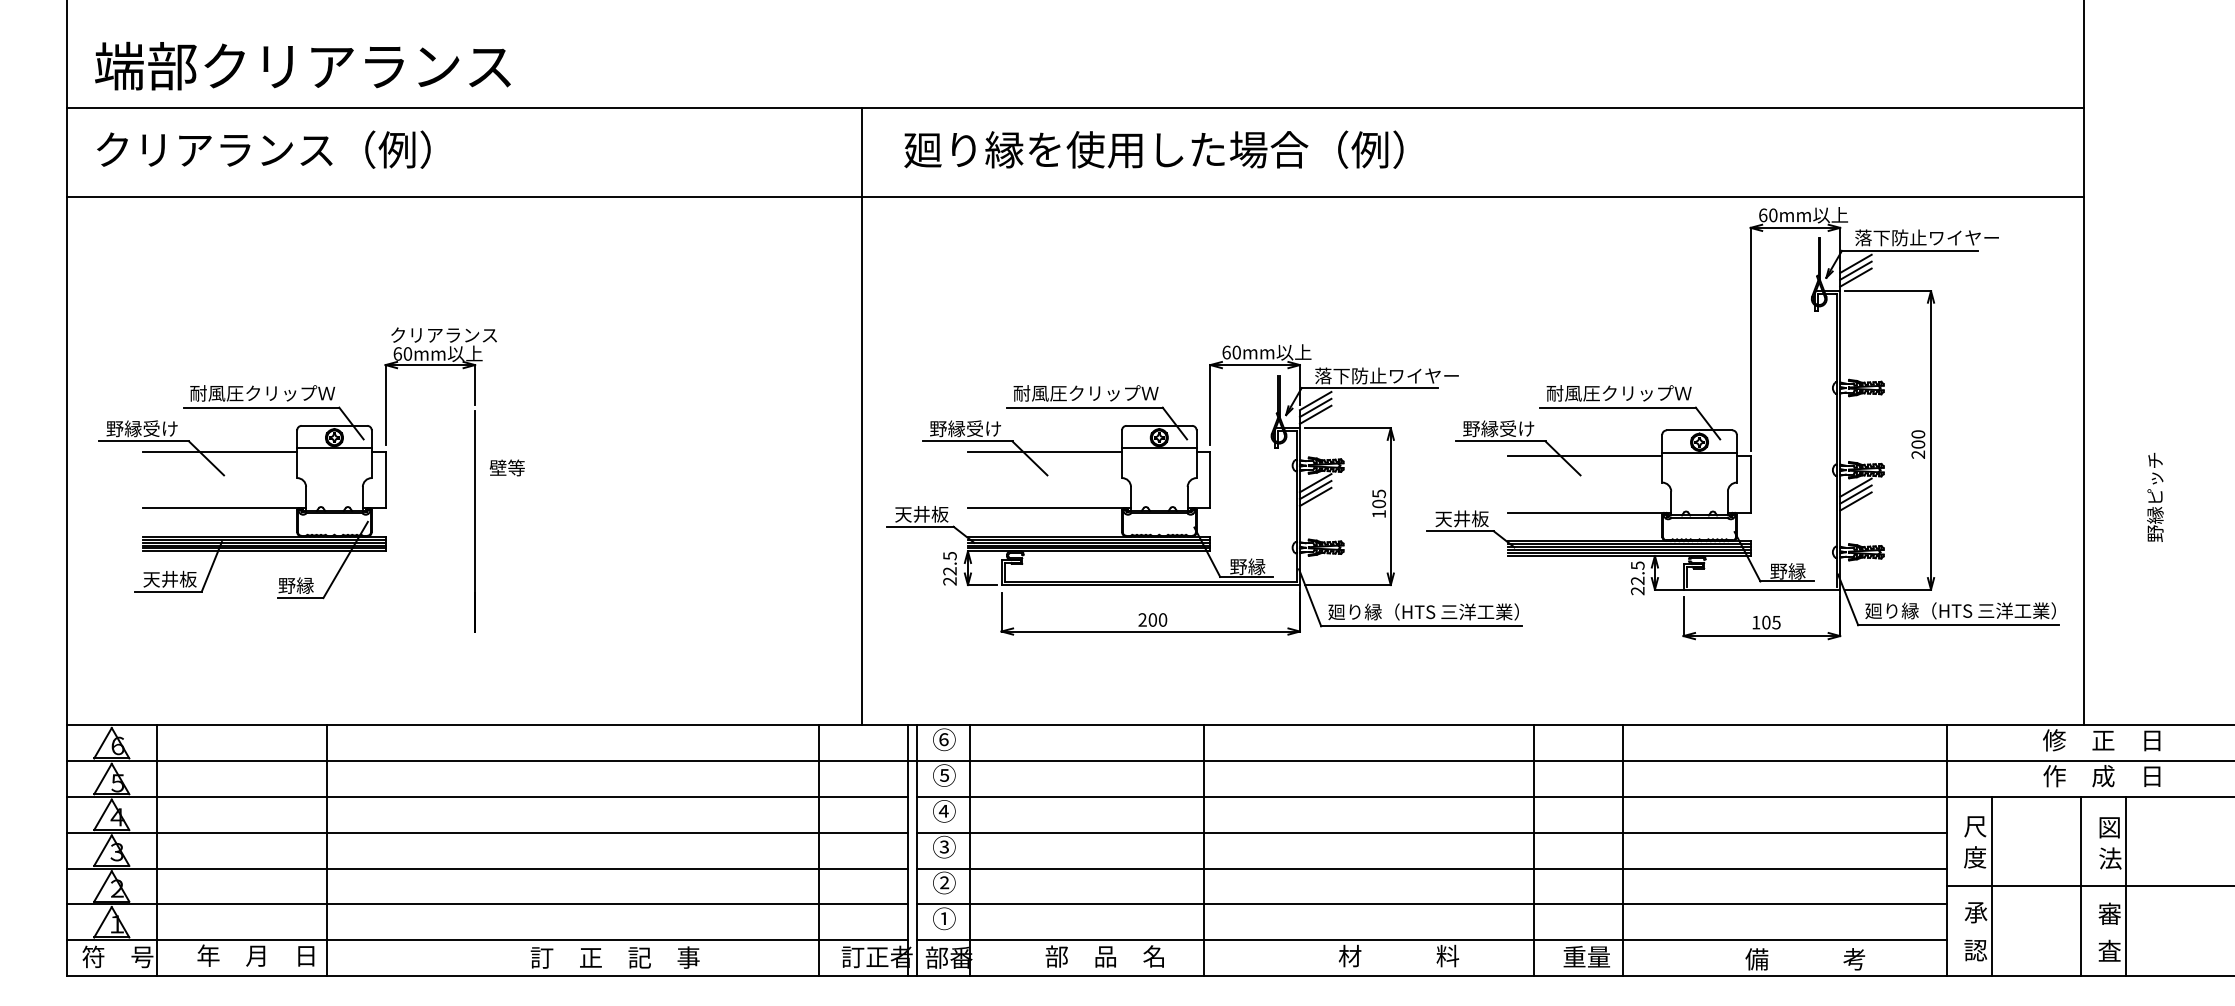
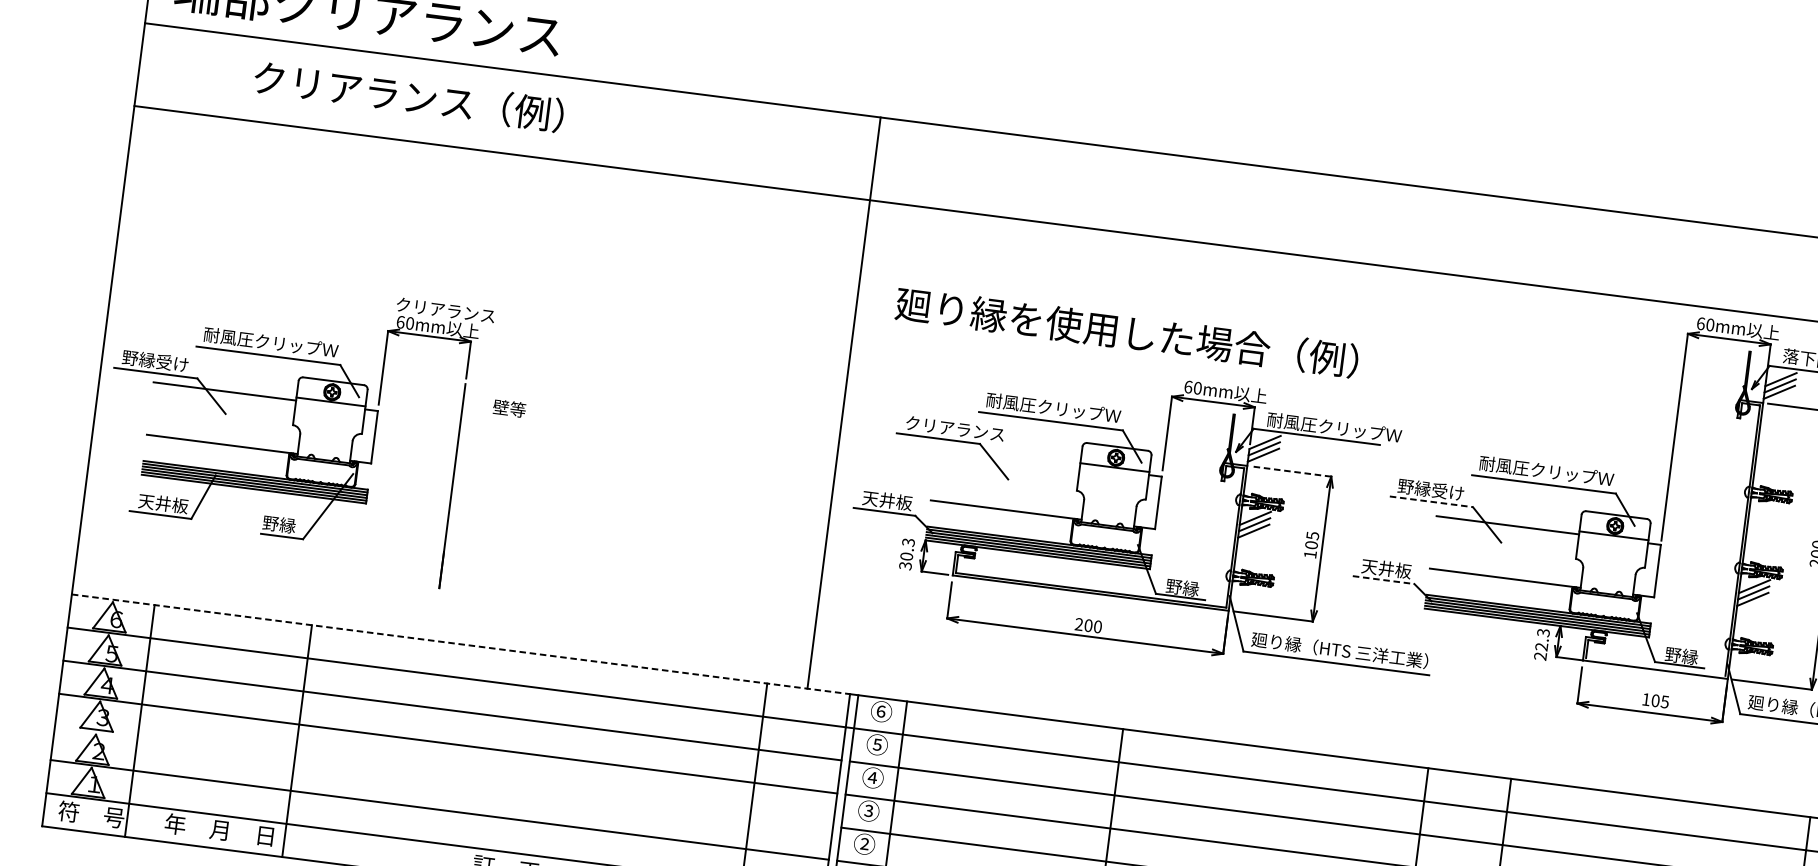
text: (263, 149) -> (408, 96), moved
text: (1153, 149) -> (1126, 332), moved
text: (1387, 375) -> (1334, 427), 落下防止ワイヤー -> 耐風圧クリップＷ
text: (983, 428) -> (954, 428), 野縁受け -> クリアランス
line: (1348, 428) -> (1292, 471), solid -> dashed
line: (1500, 441) -> (1431, 501), solid -> dashed
line: (1044, 451) -> (1008, 457), removed
part: (297, 479) -> (293, 426), moved
line: (1461, 531) -> (1384, 580), solid -> dashed
text: (1637, 565) -> (1543, 632), 22.5 -> 22.3
text: (949, 568) -> (906, 553), 22.5 -> 30.3
line: (487, 725) -> (460, 644), solid -> dashed
line: (487, 868) -> (443, 776), removed

